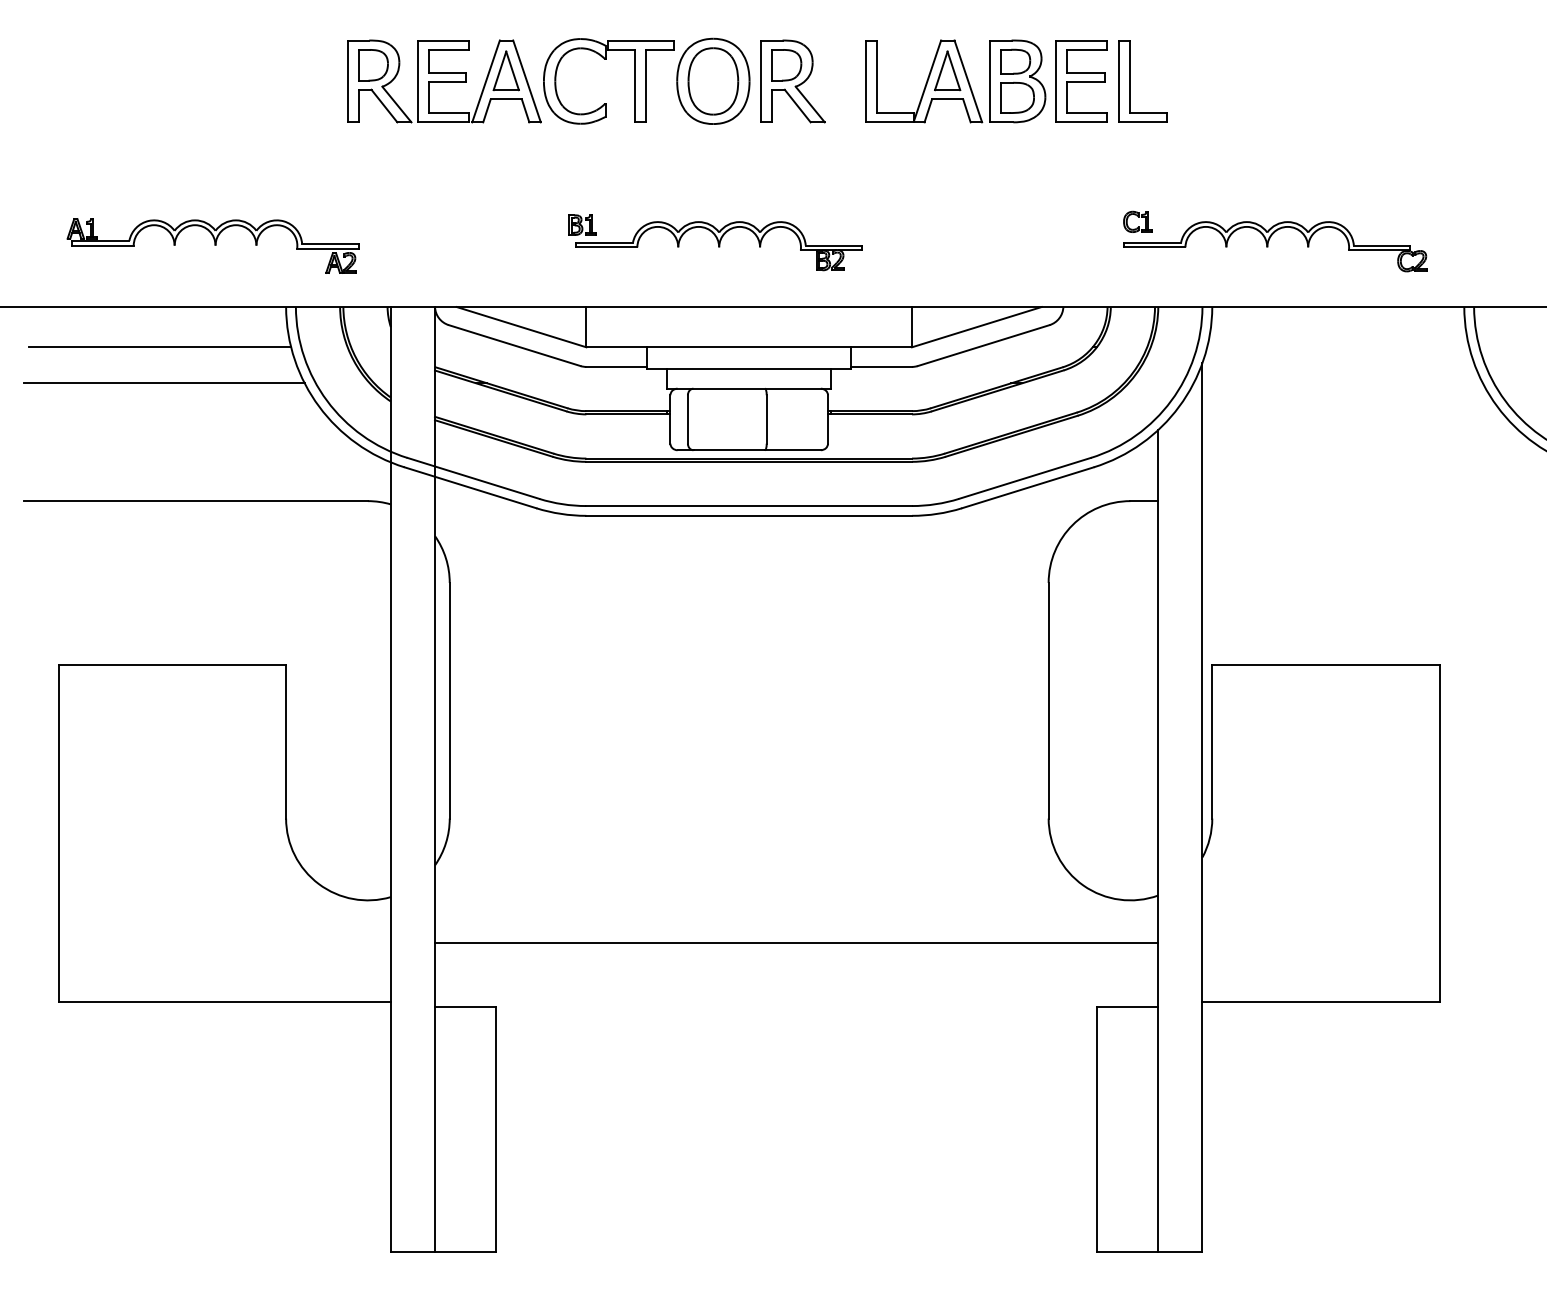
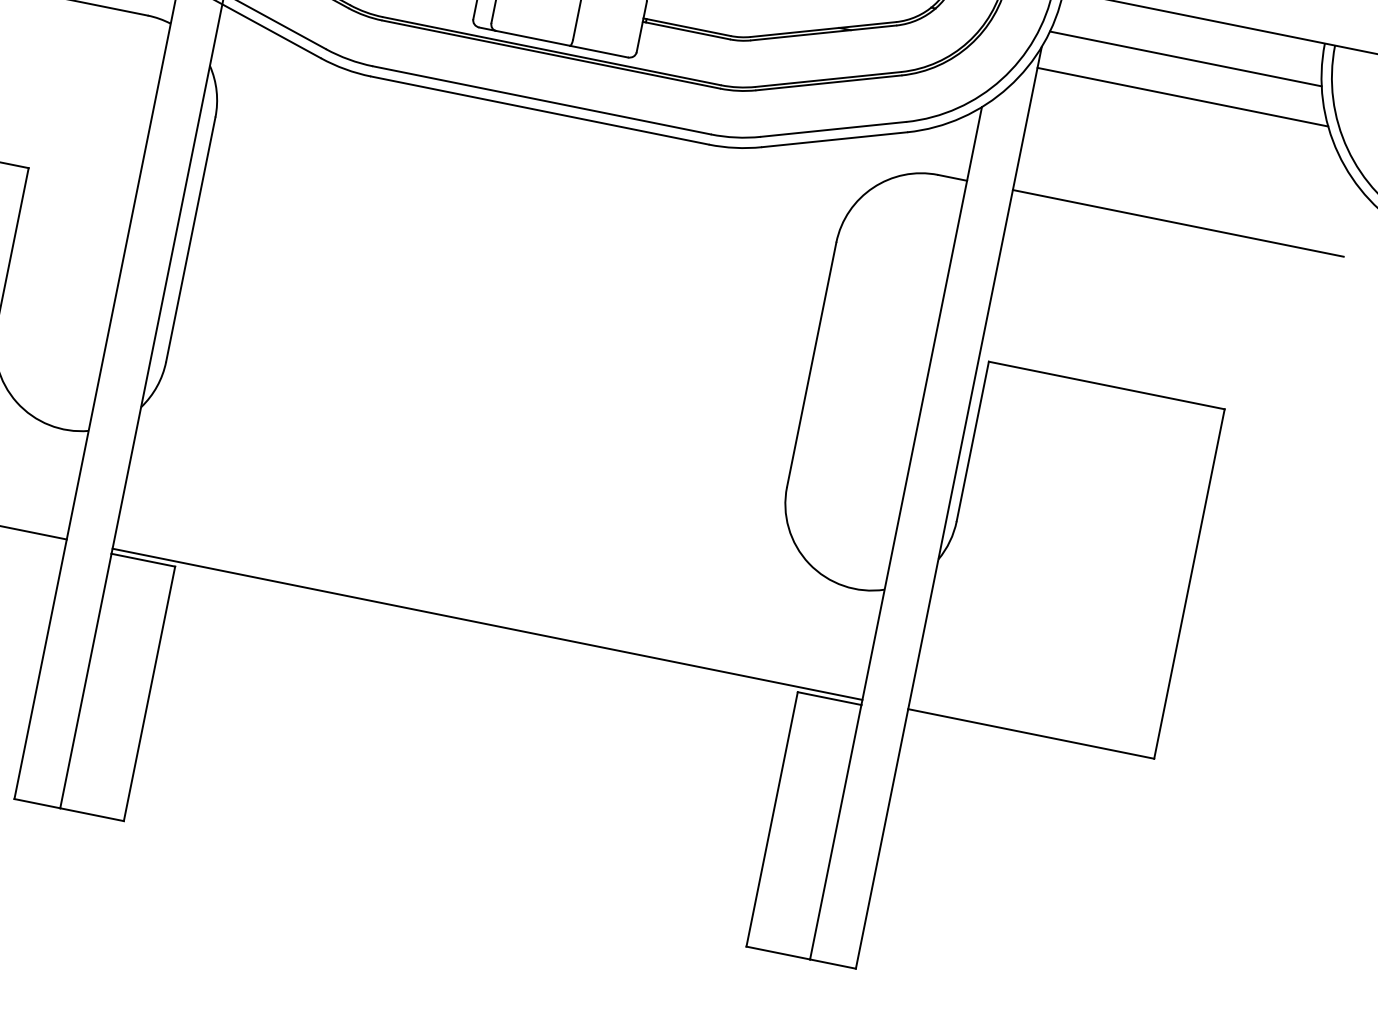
line: (1338, 347) -> (1186, 59), added
line: (1342, 383) -> (1182, 97), added
line: (1361, 501) -> (1177, 223), added
line: (796, 942) -> (487, 623), moved

